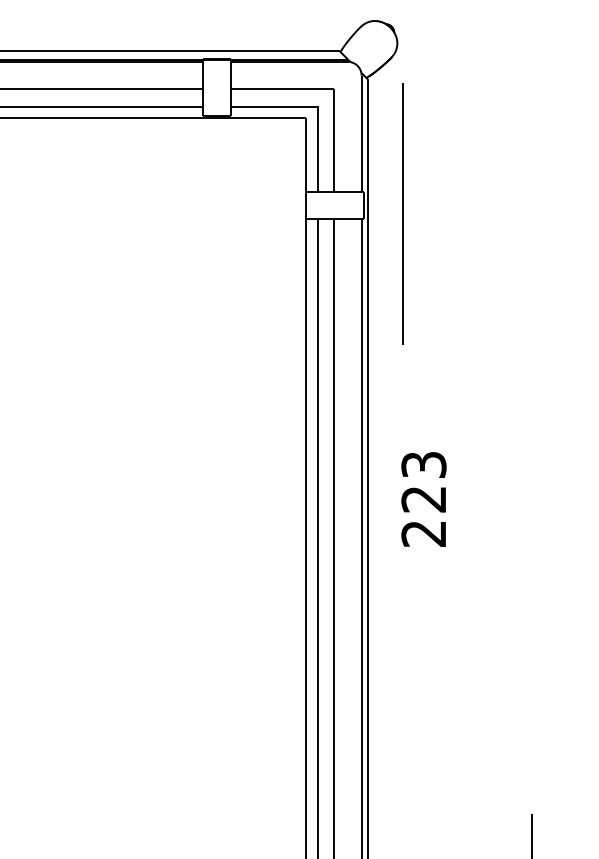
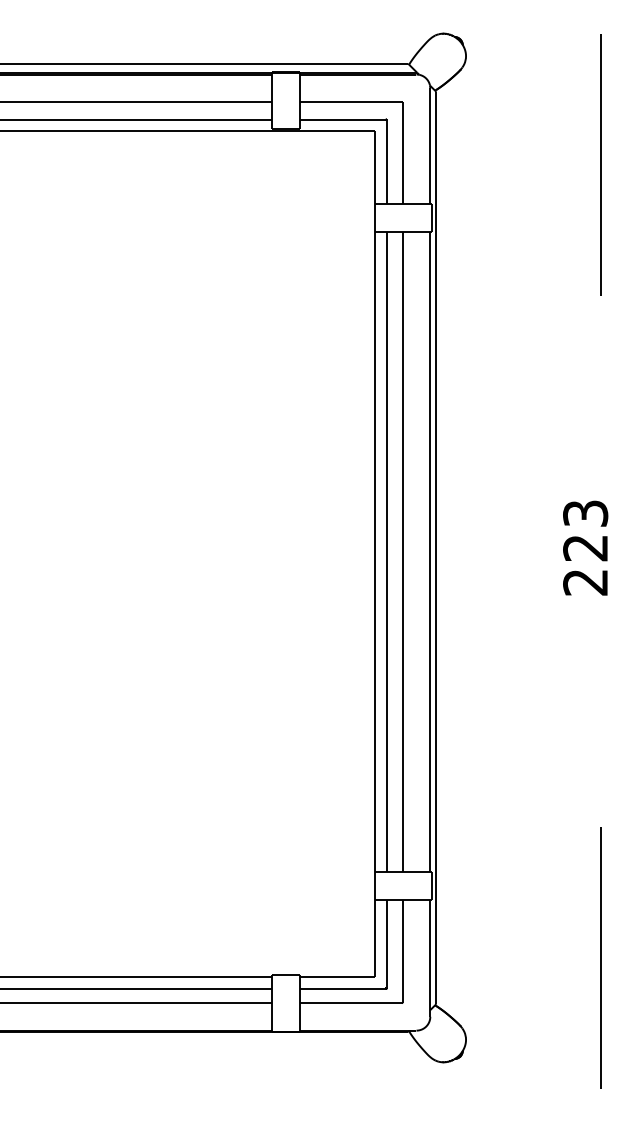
line: (402, 213) -> (600, 164), moved
text: (423, 498) -> (585, 547), moved

